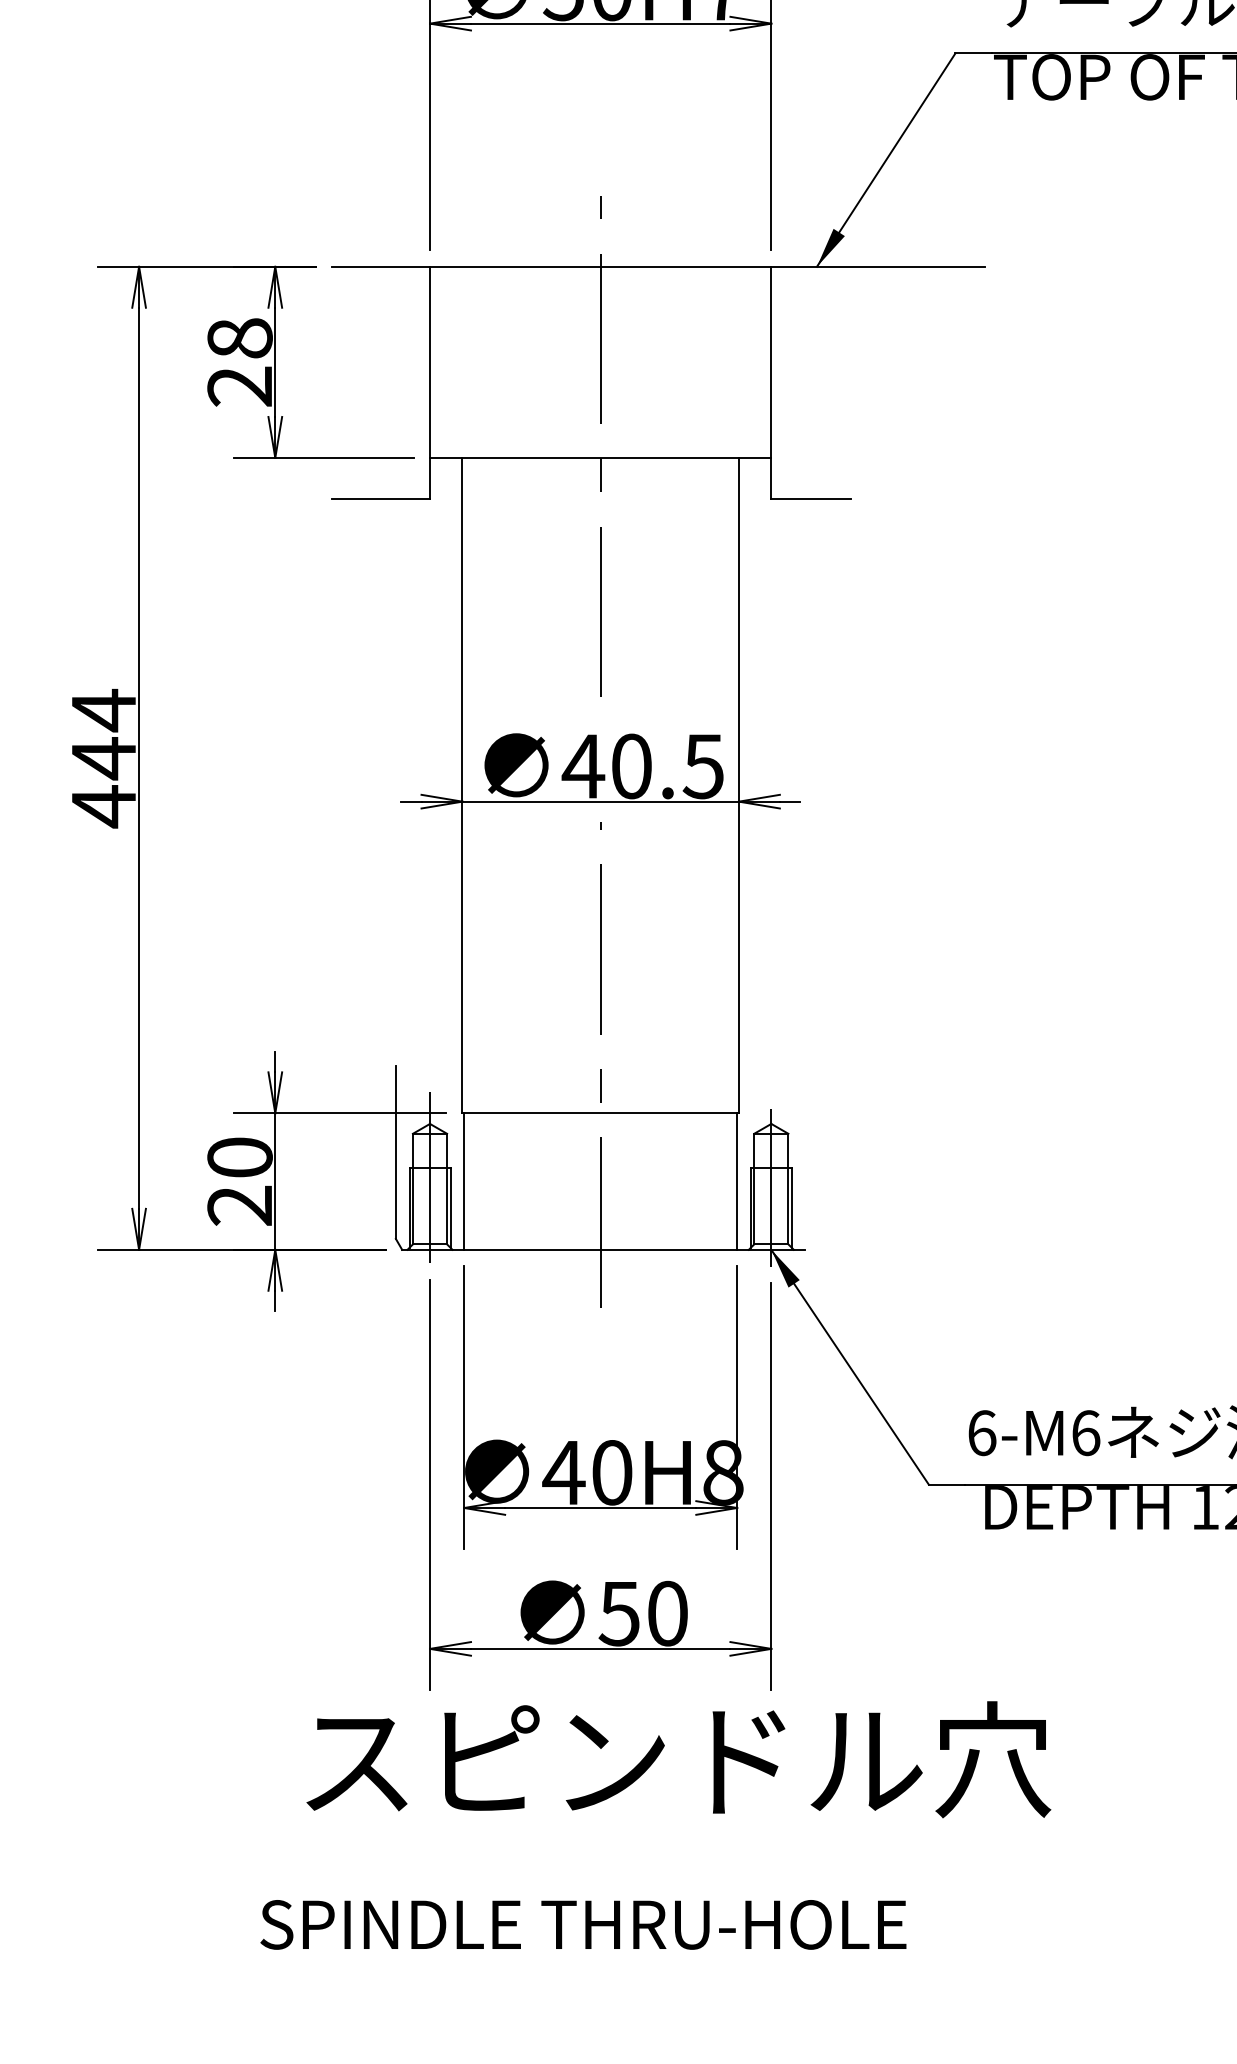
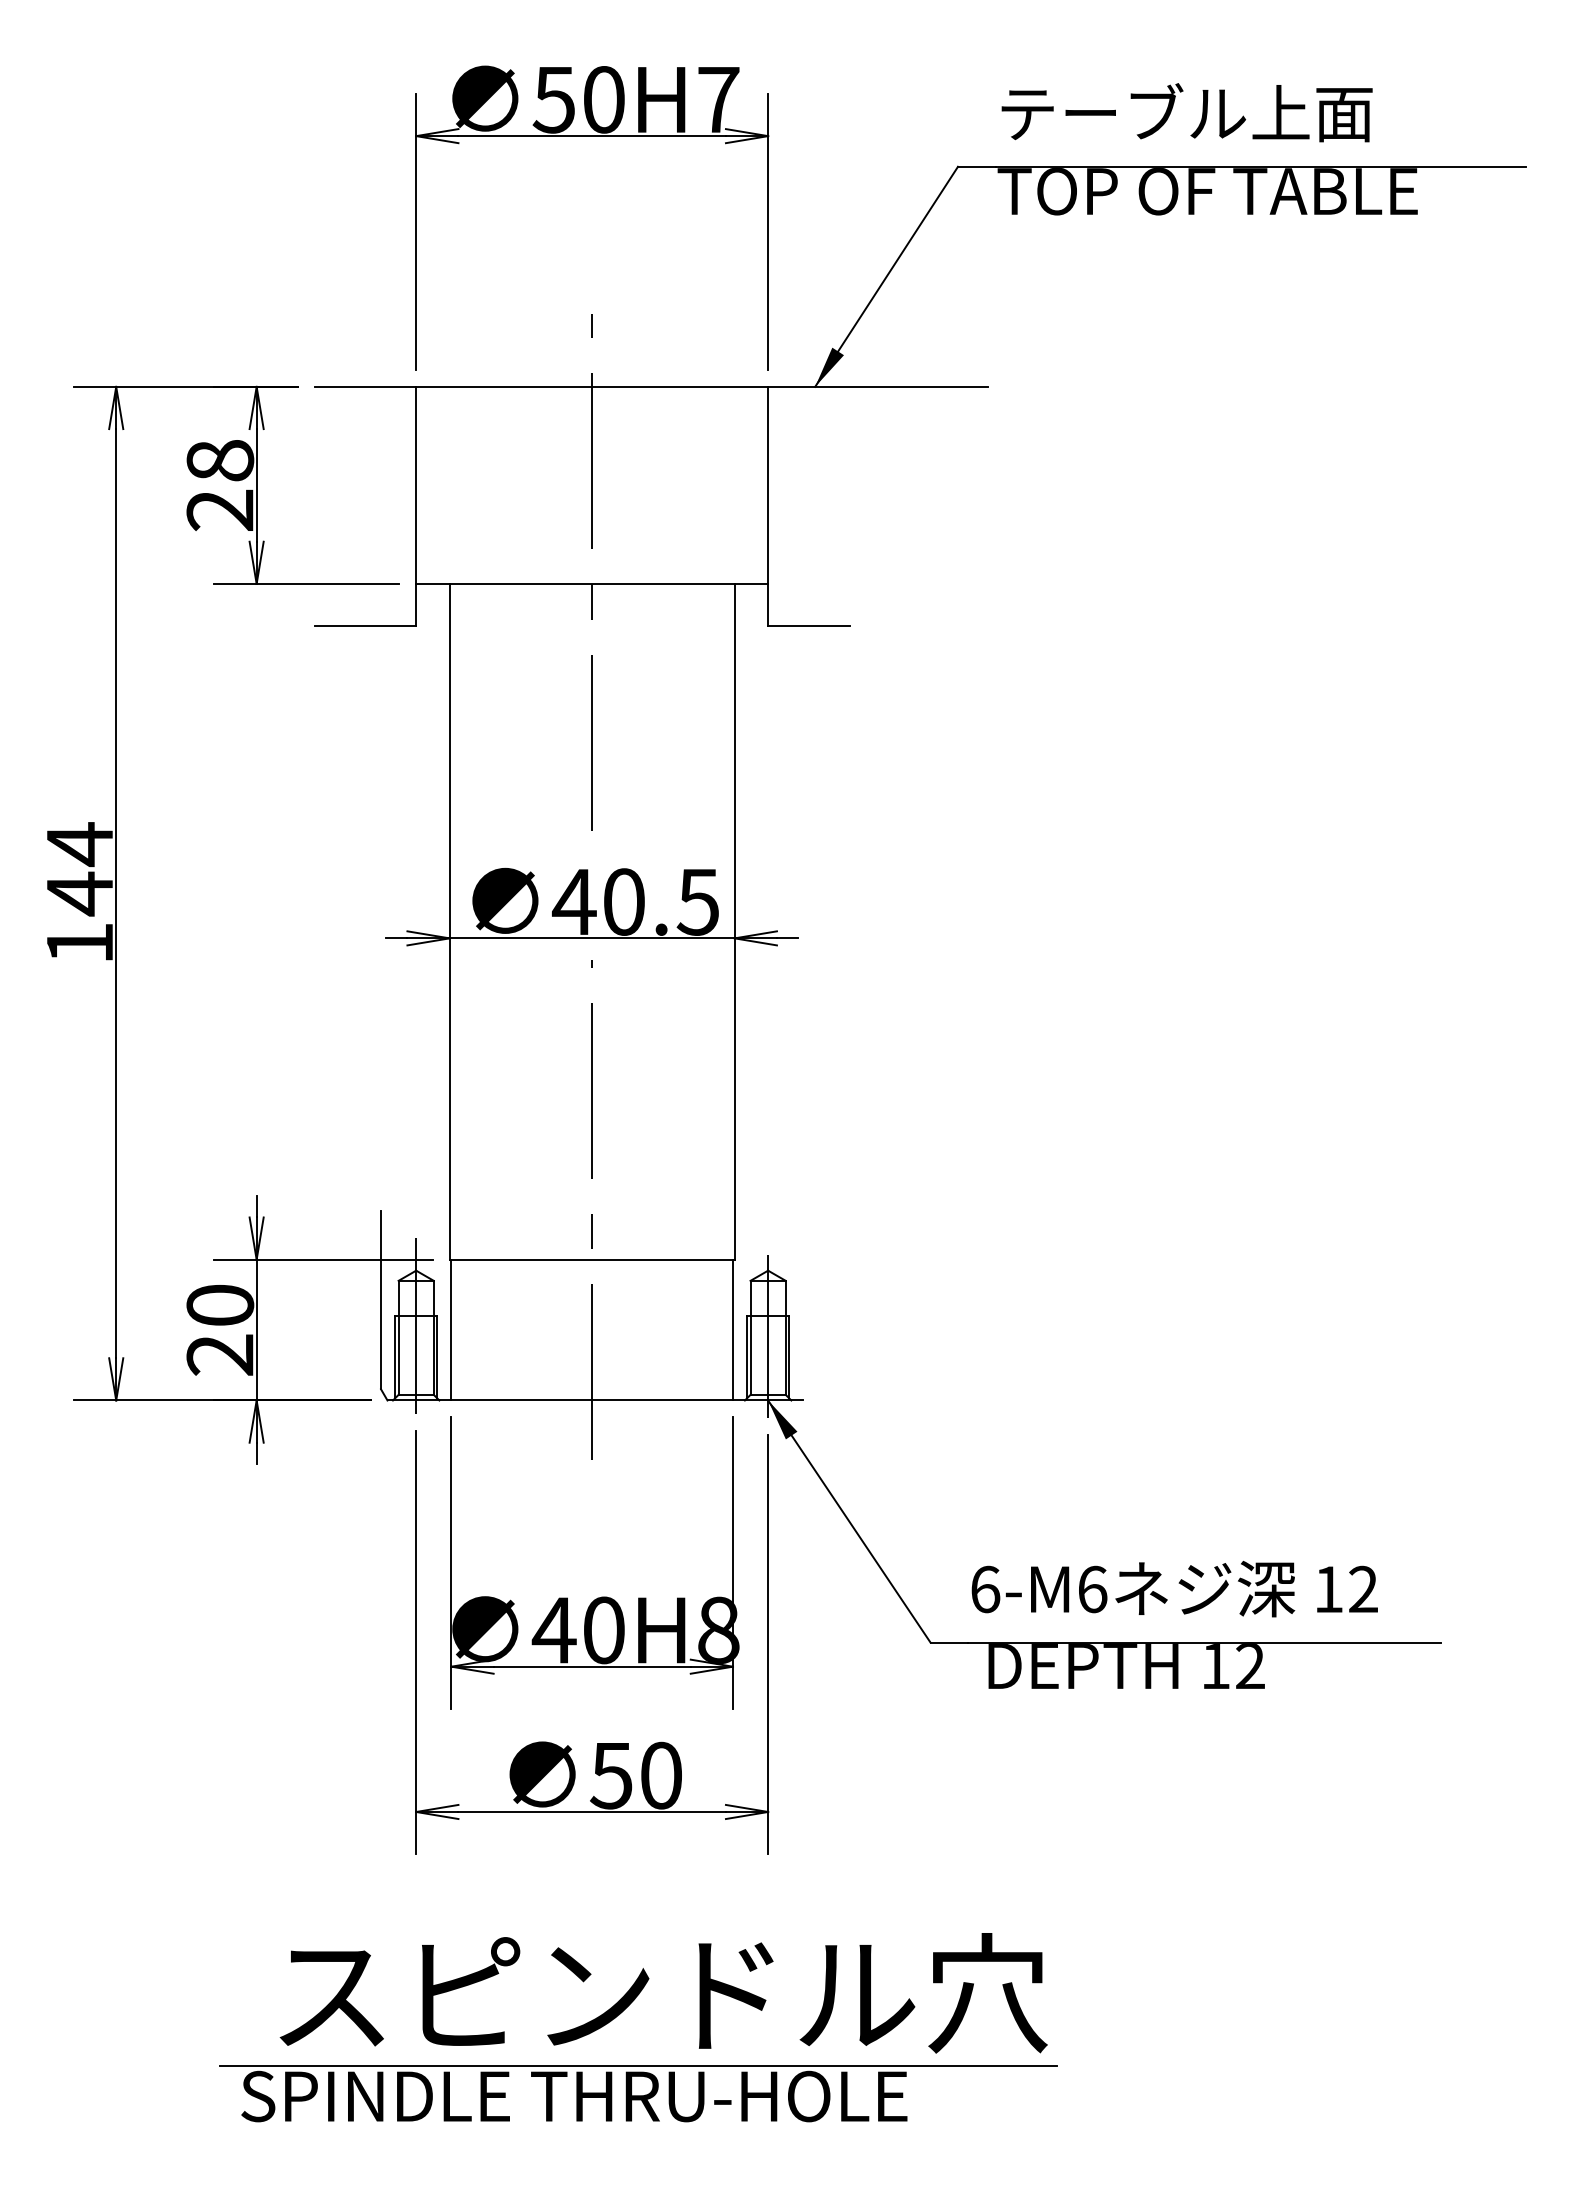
text: (103, 806) -> (79, 943), 444 -> 144
text: (678, 1759) -> (663, 1993), moved
line: (645, 1894) -> (638, 2065), added

